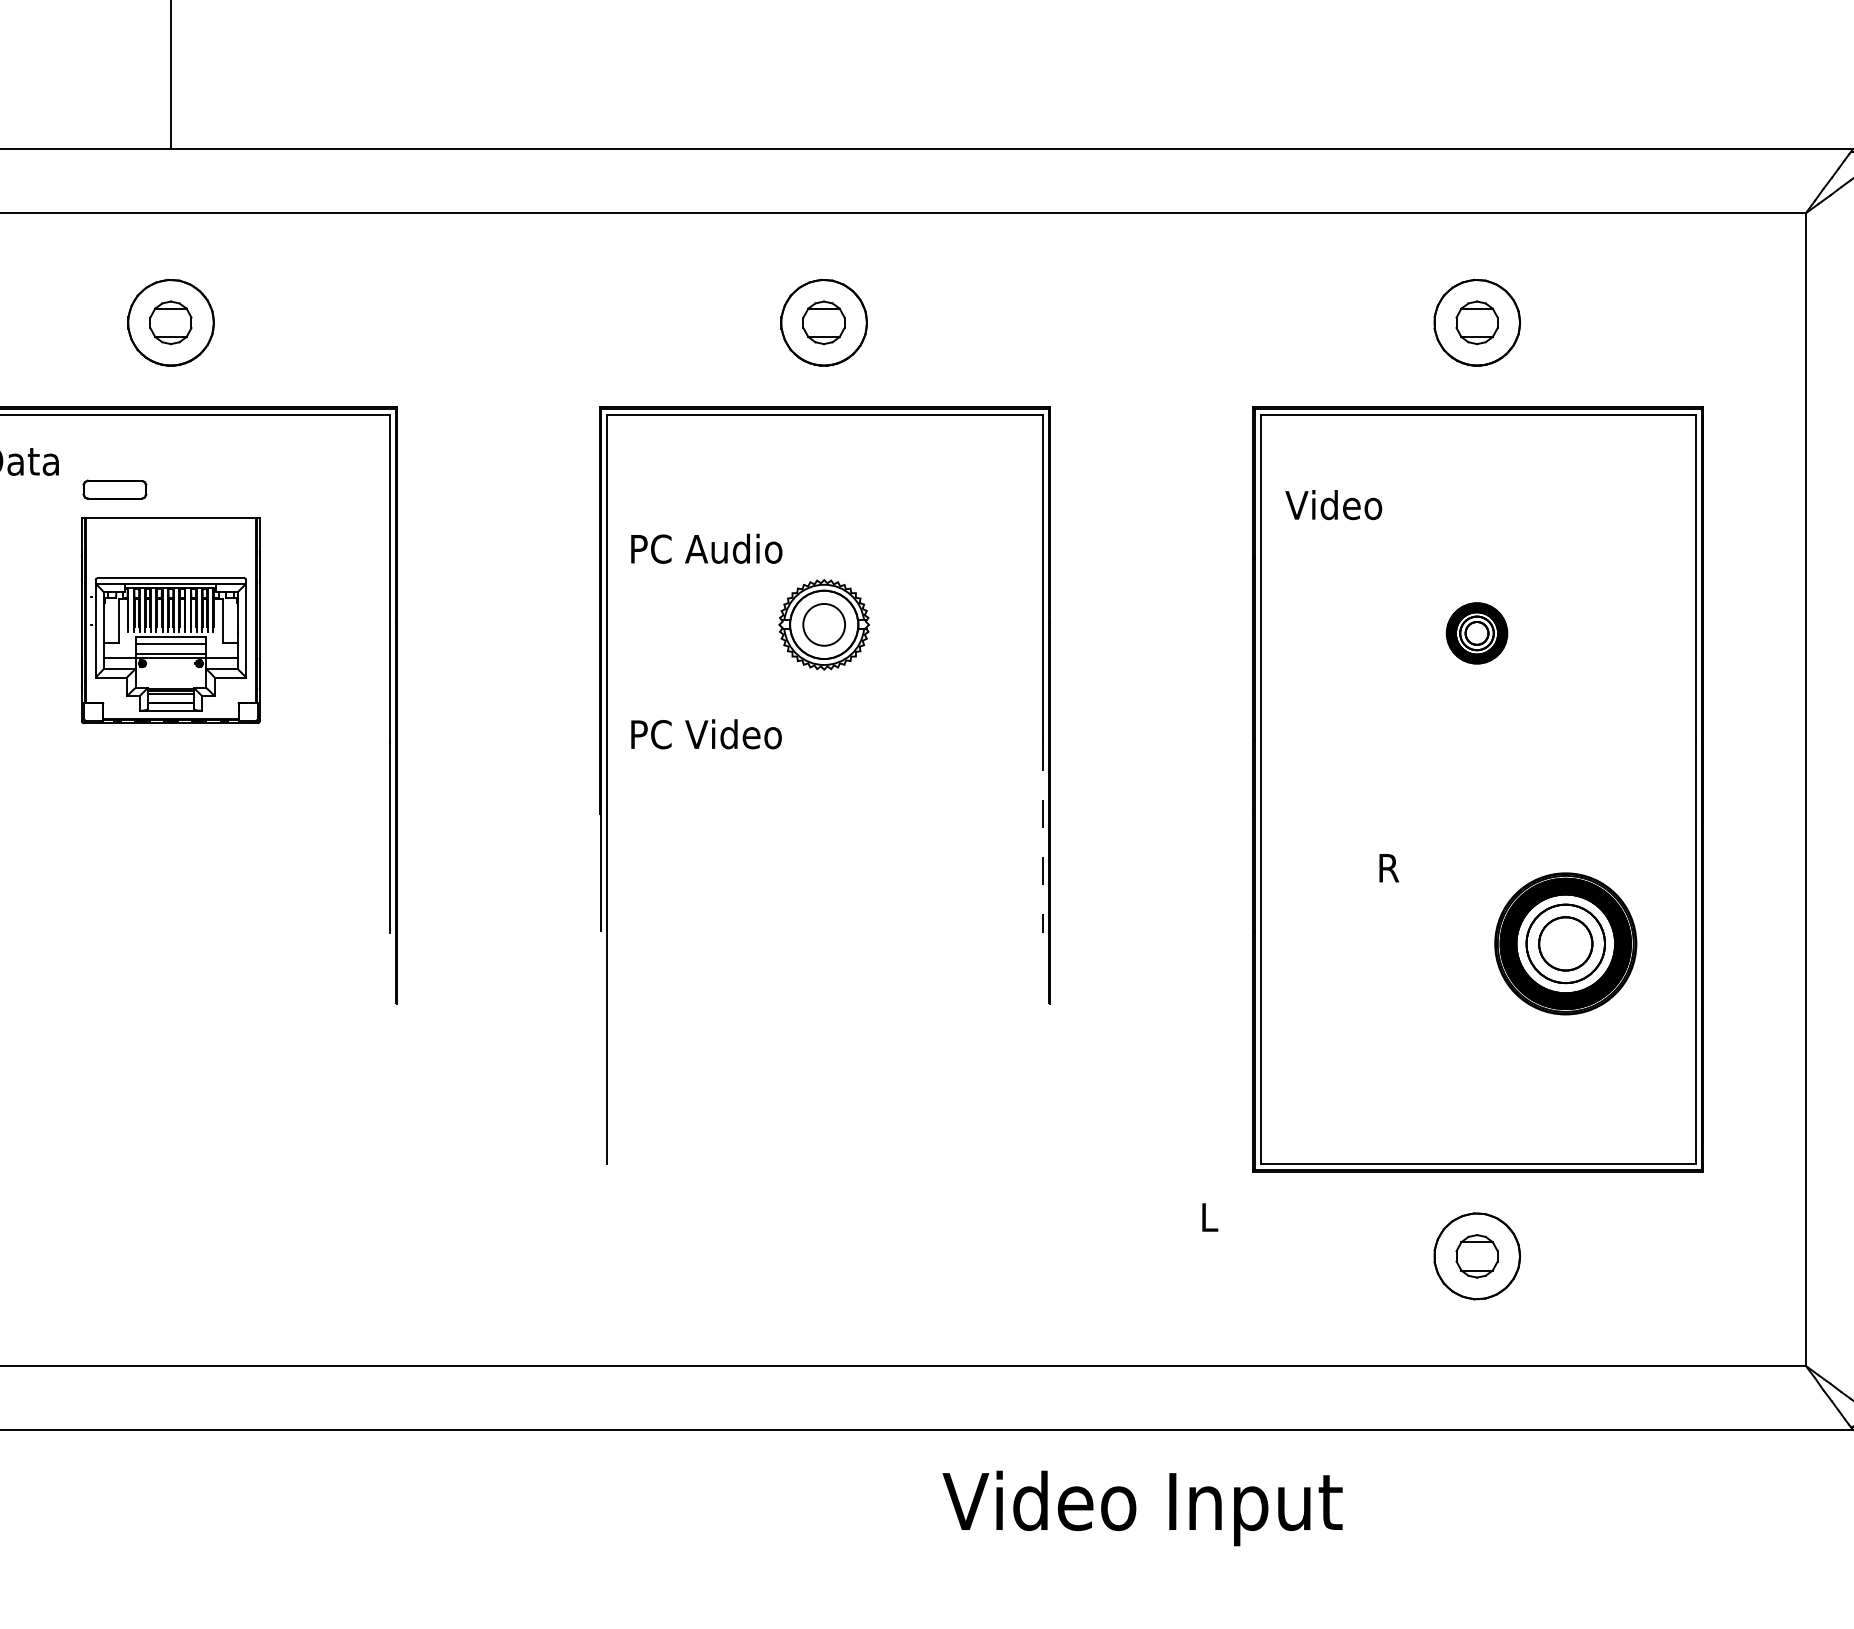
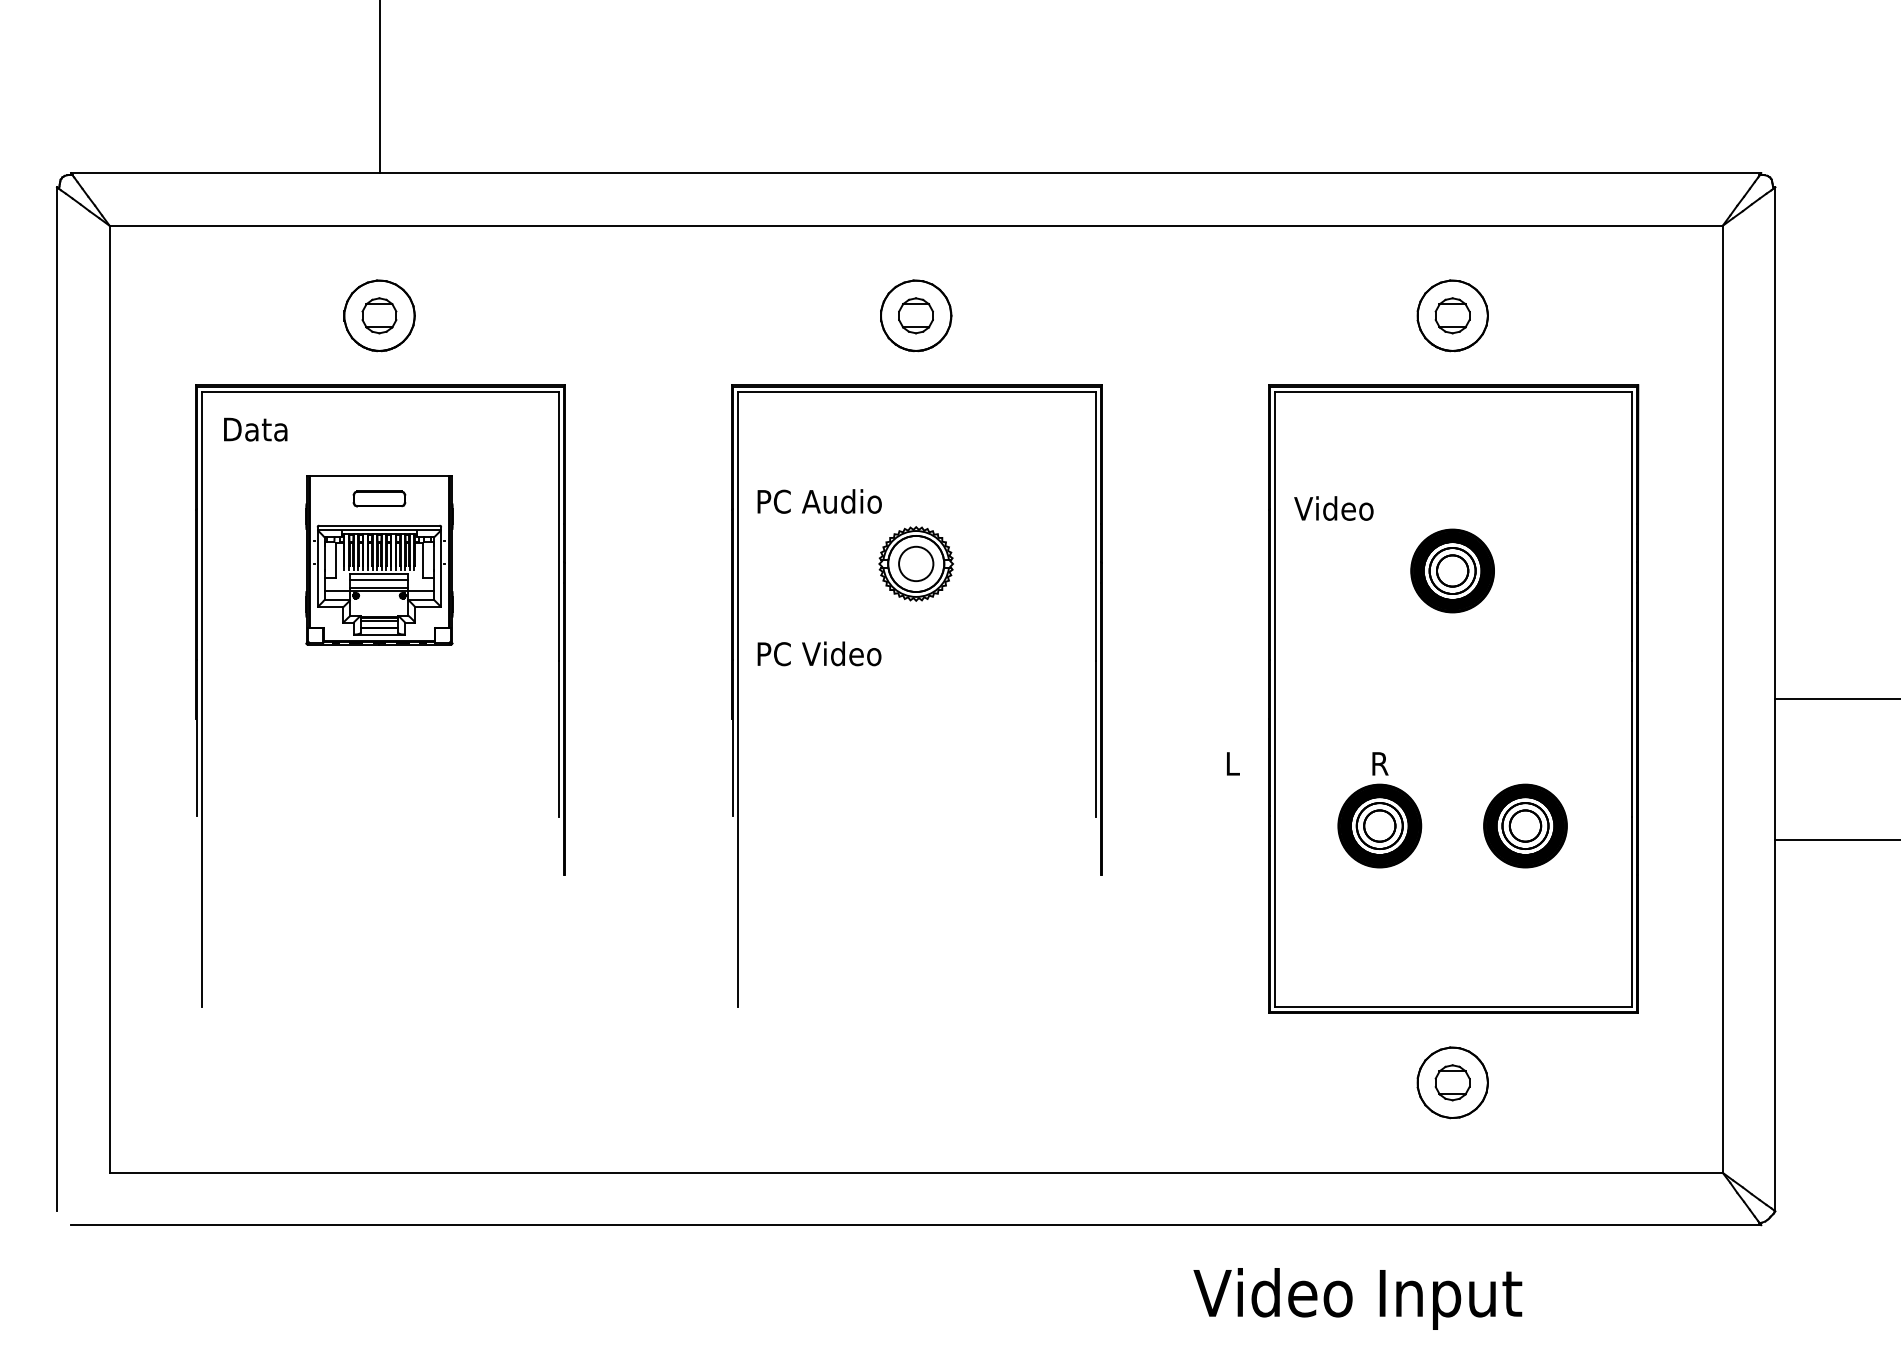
part: (114, 489) -> (379, 498), moved
text: (1333, 505) -> (1333, 508), moved
part: (1476, 632) -> (1452, 570), size x1.67
line: (1042, 838) -> (1095, 739), dashed -> solid
part: (1388, 943) -> (1379, 825), added
part: (1565, 943) -> (1525, 825), size x0.71
text: (1210, 1217) -> (1233, 763), moved
text: (1142, 1507) -> (1357, 1298), moved

